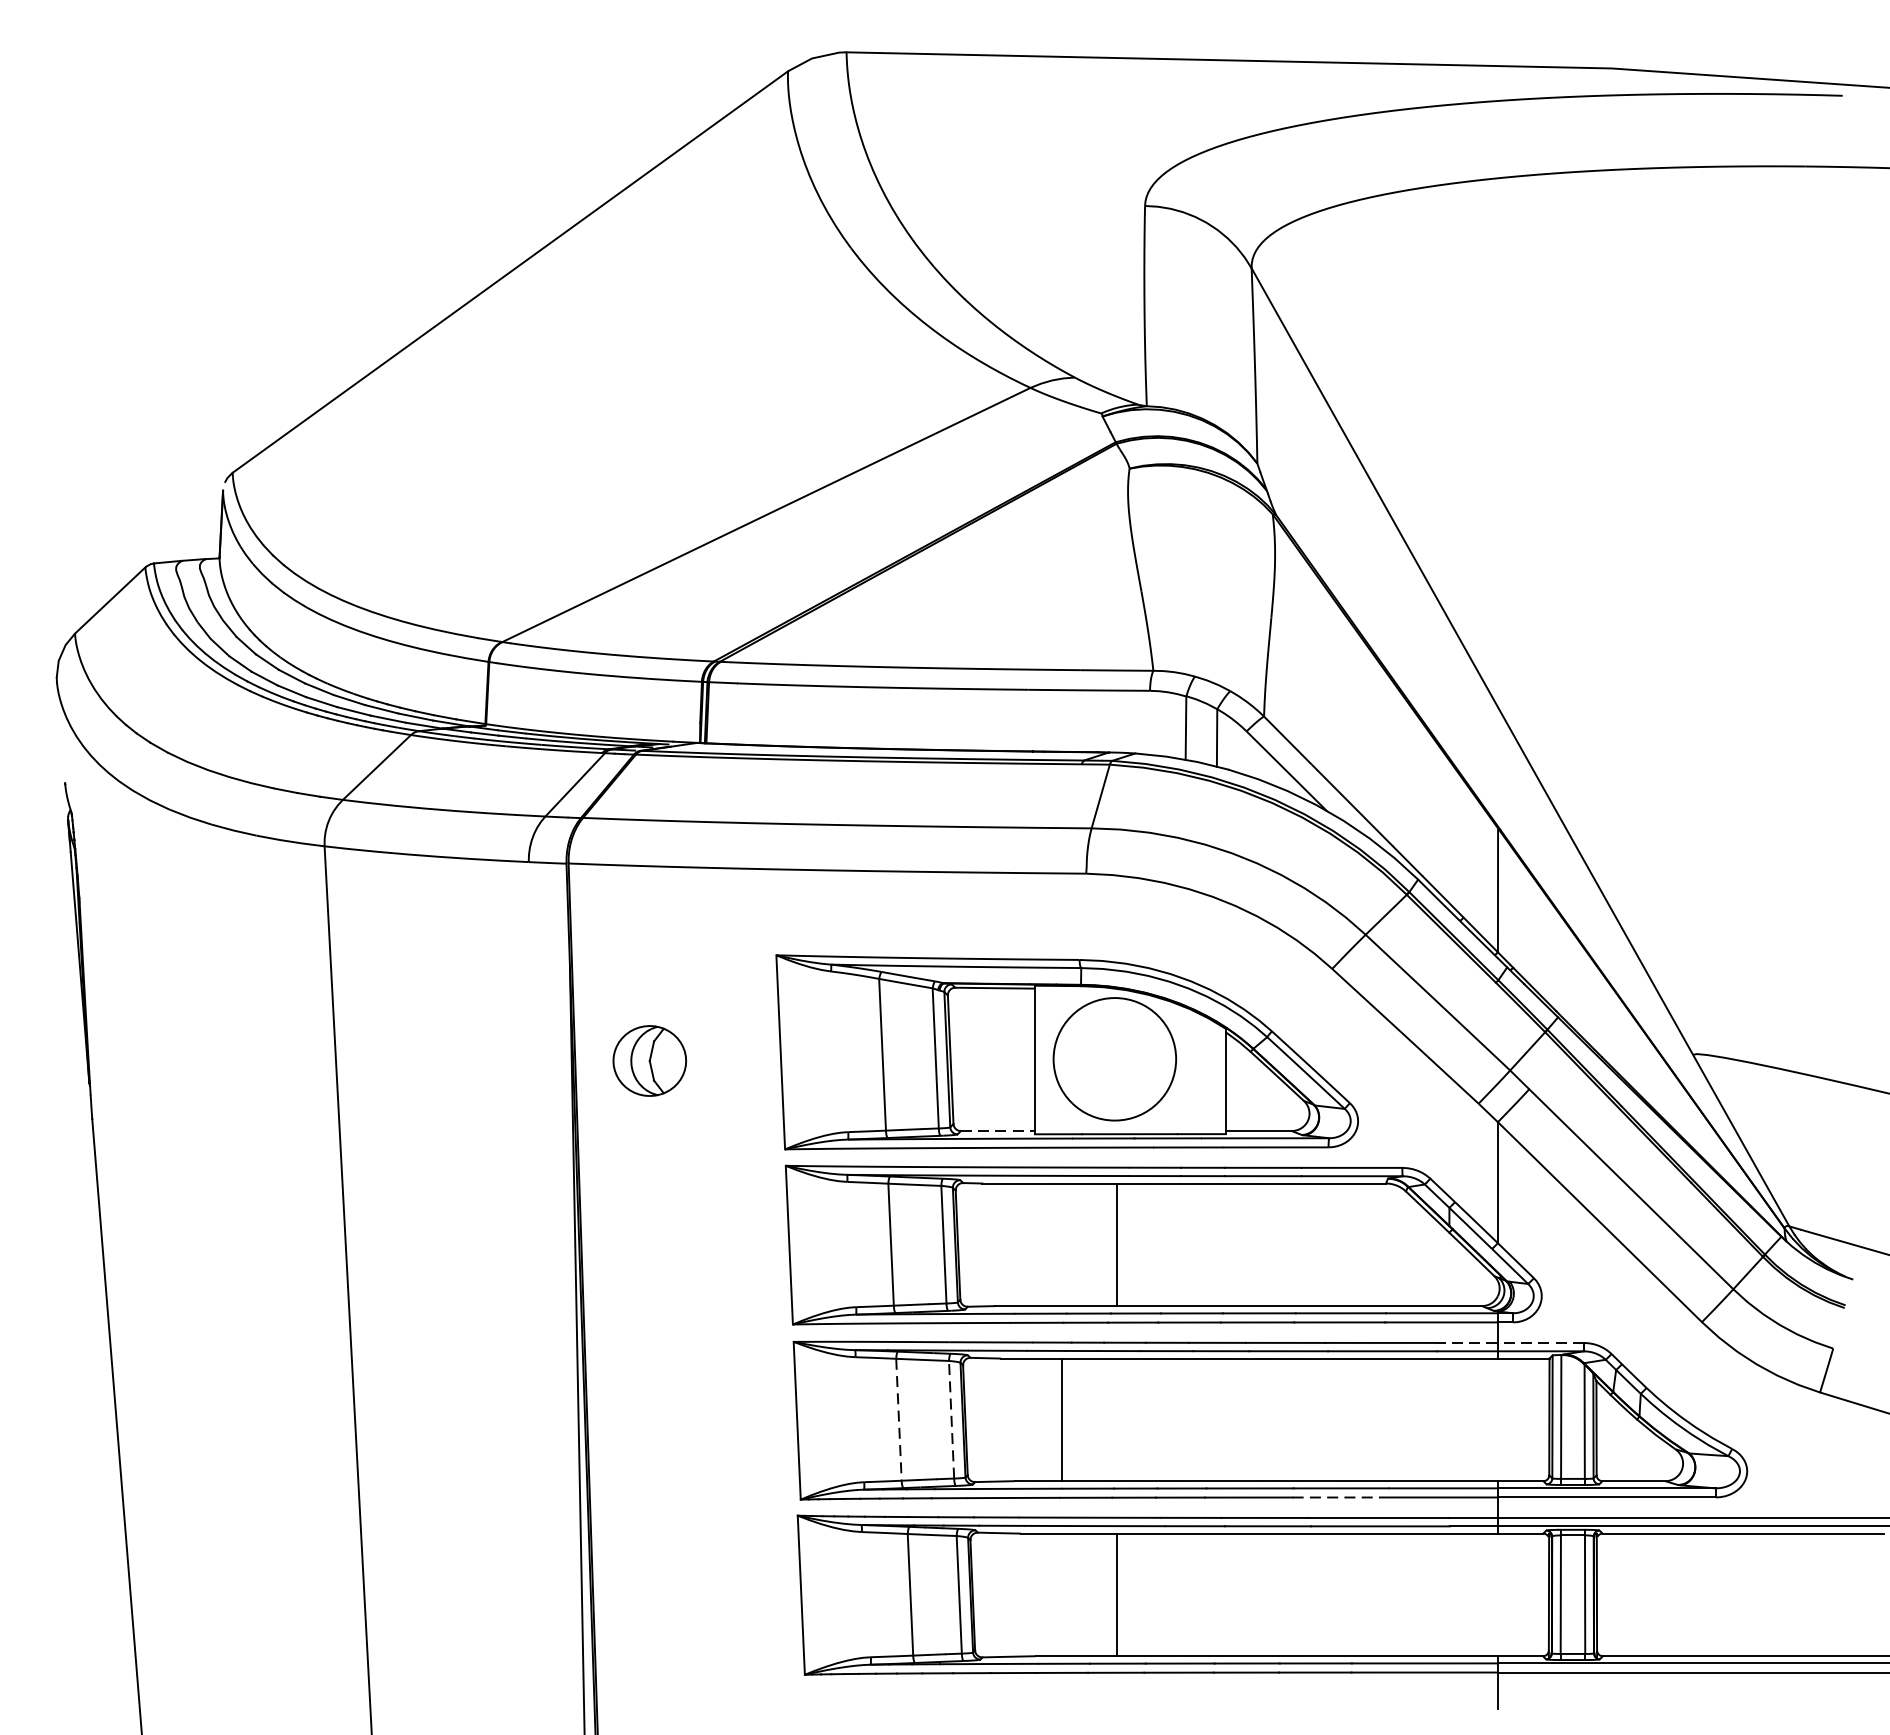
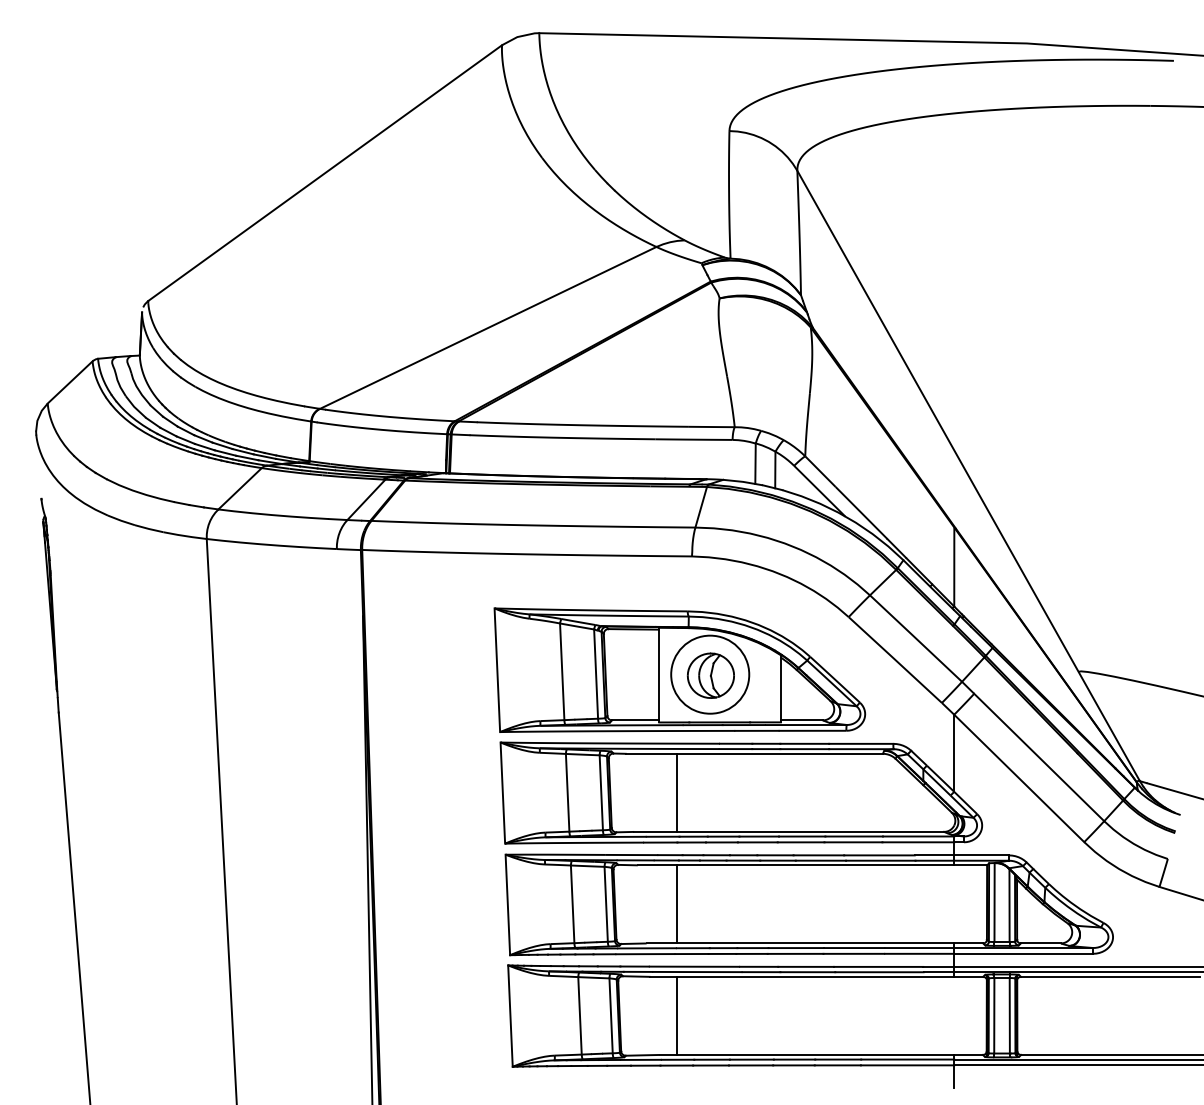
part: (649, 1060) -> (710, 675), moved
line: (997, 1131) -> (635, 720), dashed -> solid
line: (1116, 1244) -> (676, 792), moved
line: (1509, 1343) -> (961, 855), dashed -> solid
line: (952, 1418) -> (606, 903), dashed -> solid
line: (898, 1420) -> (572, 904), dashed -> solid
line: (1341, 1496) -> (854, 953), dashed -> solid
line: (1116, 1594) -> (676, 1015), moved

